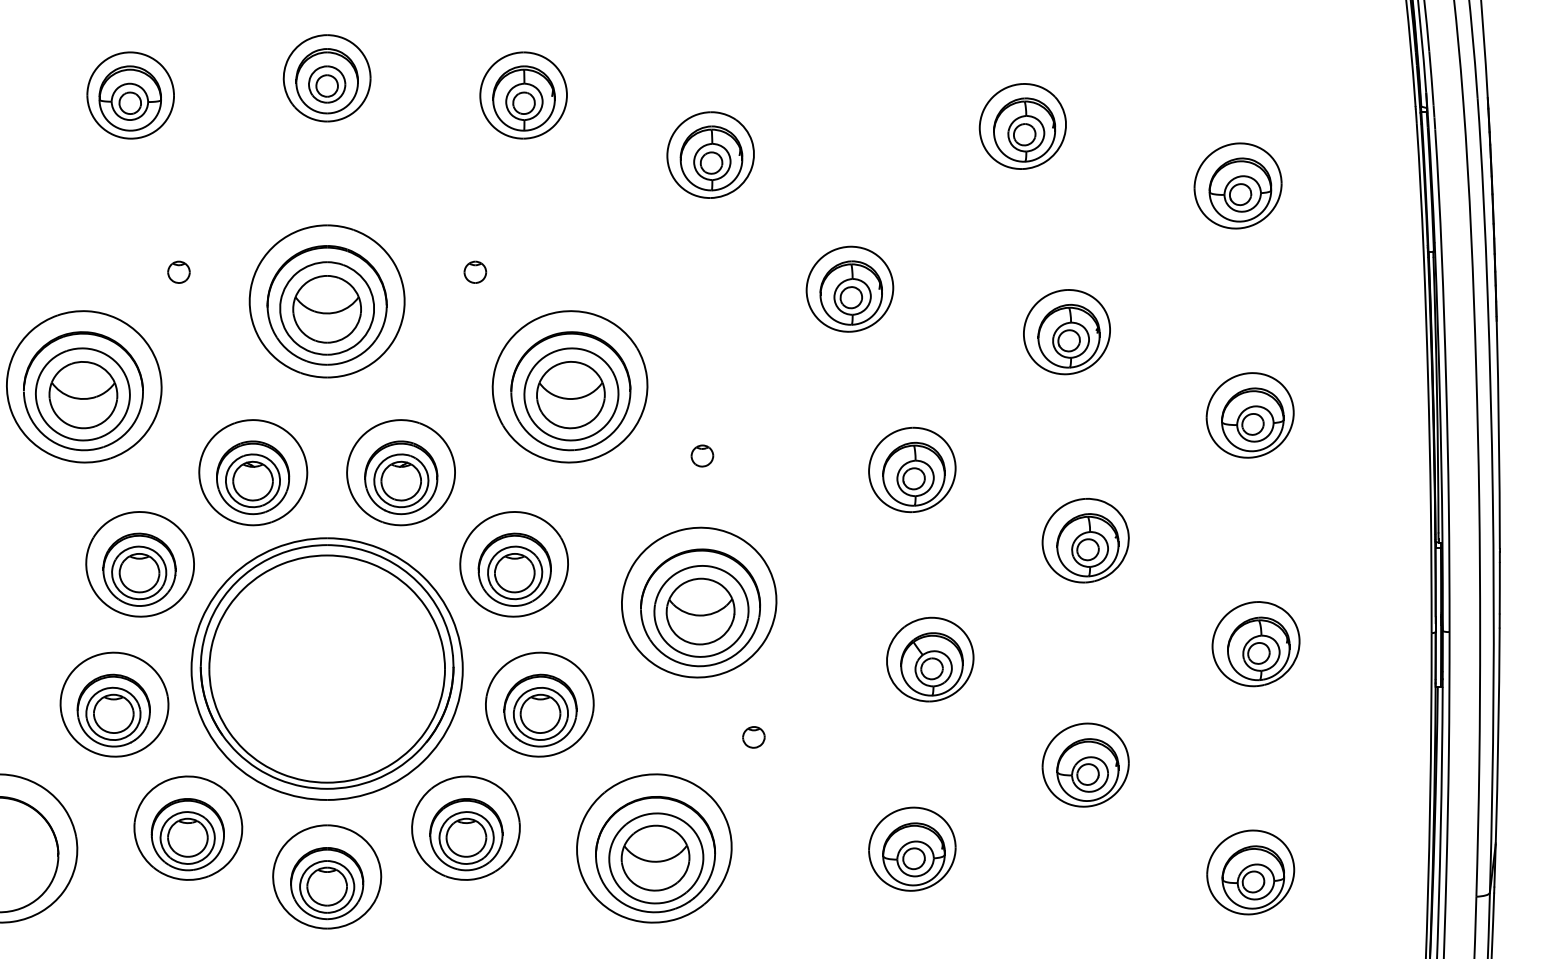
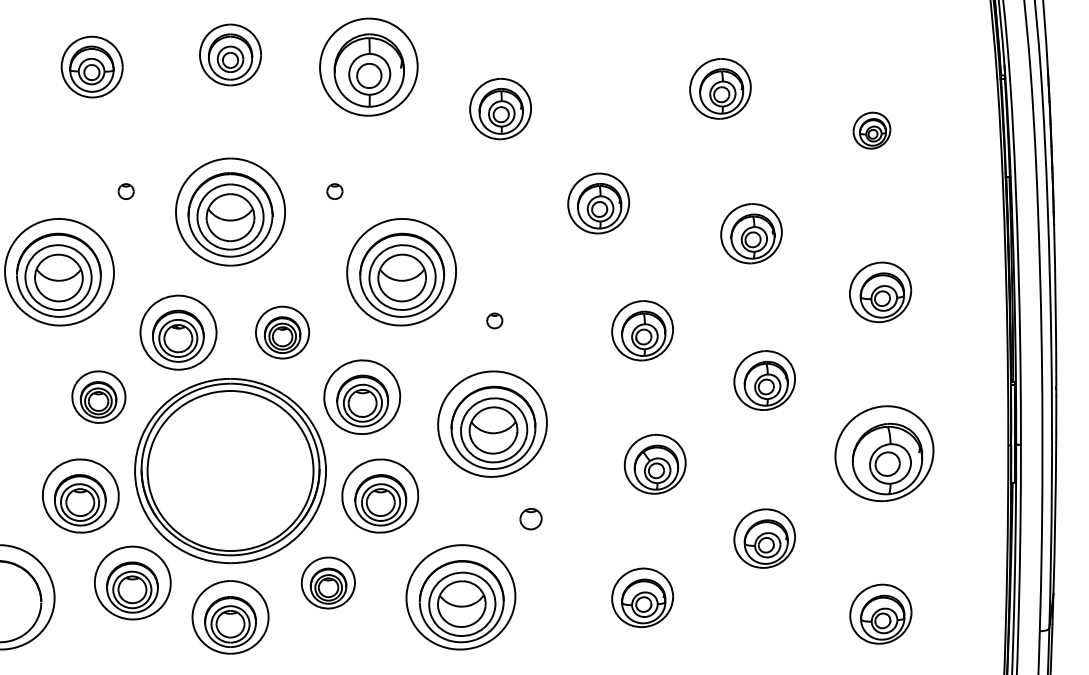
part: (523, 94) -> (368, 66), size x1.6
part: (1237, 185) -> (871, 130), size x0.6
part: (400, 472) -> (282, 332), size x0.7
part: (139, 563) -> (98, 396), size x0.7
part: (1255, 642) -> (884, 452), size x1.6
part: (753, 736) -> (530, 518), size x1.4
part: (466, 827) -> (328, 582), size x0.7

